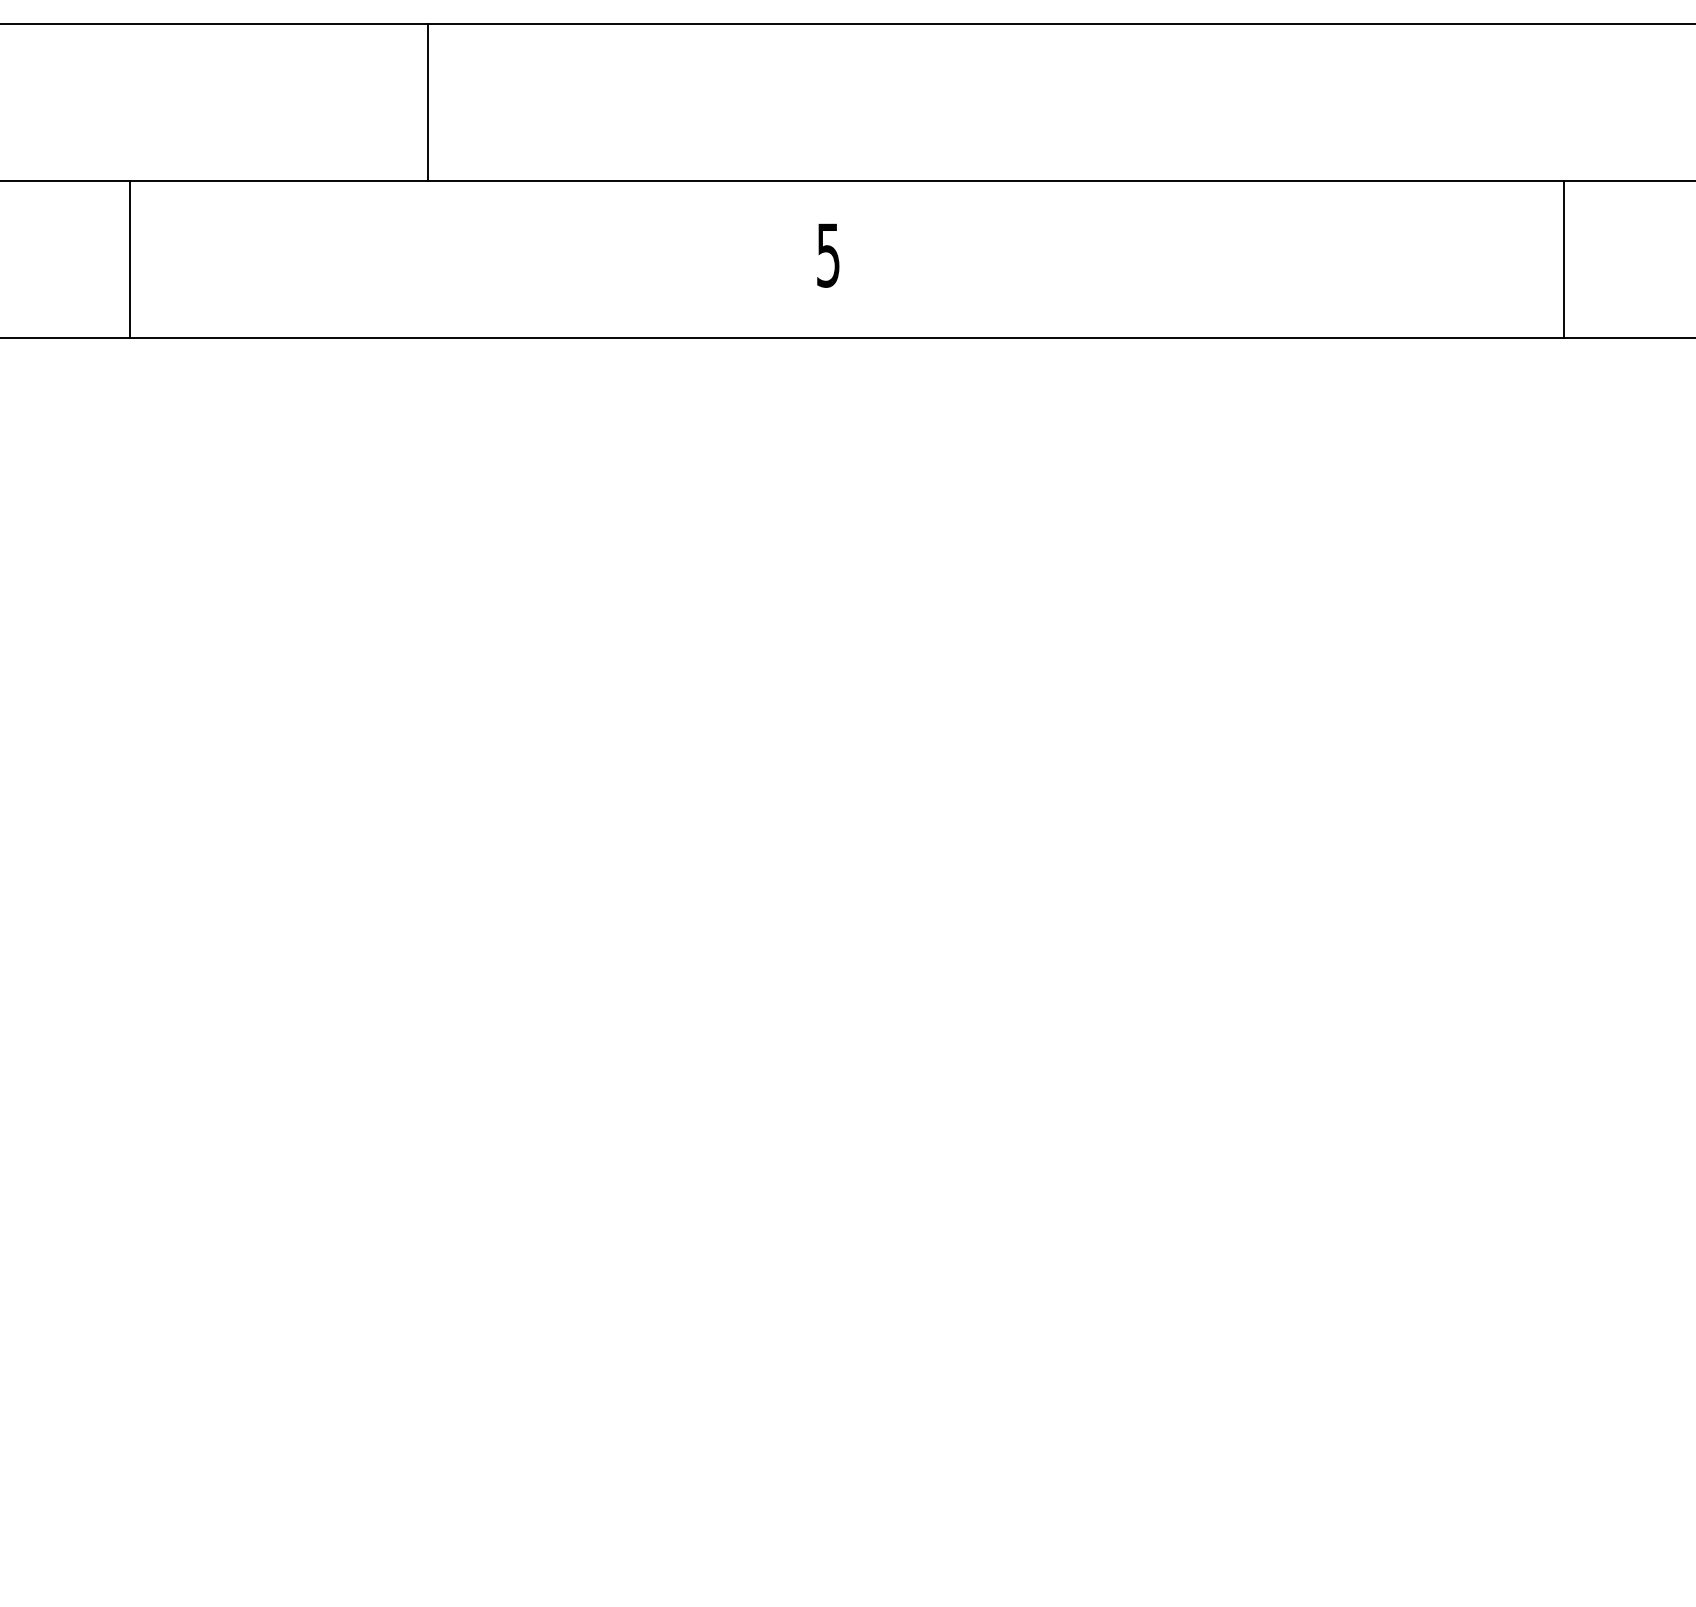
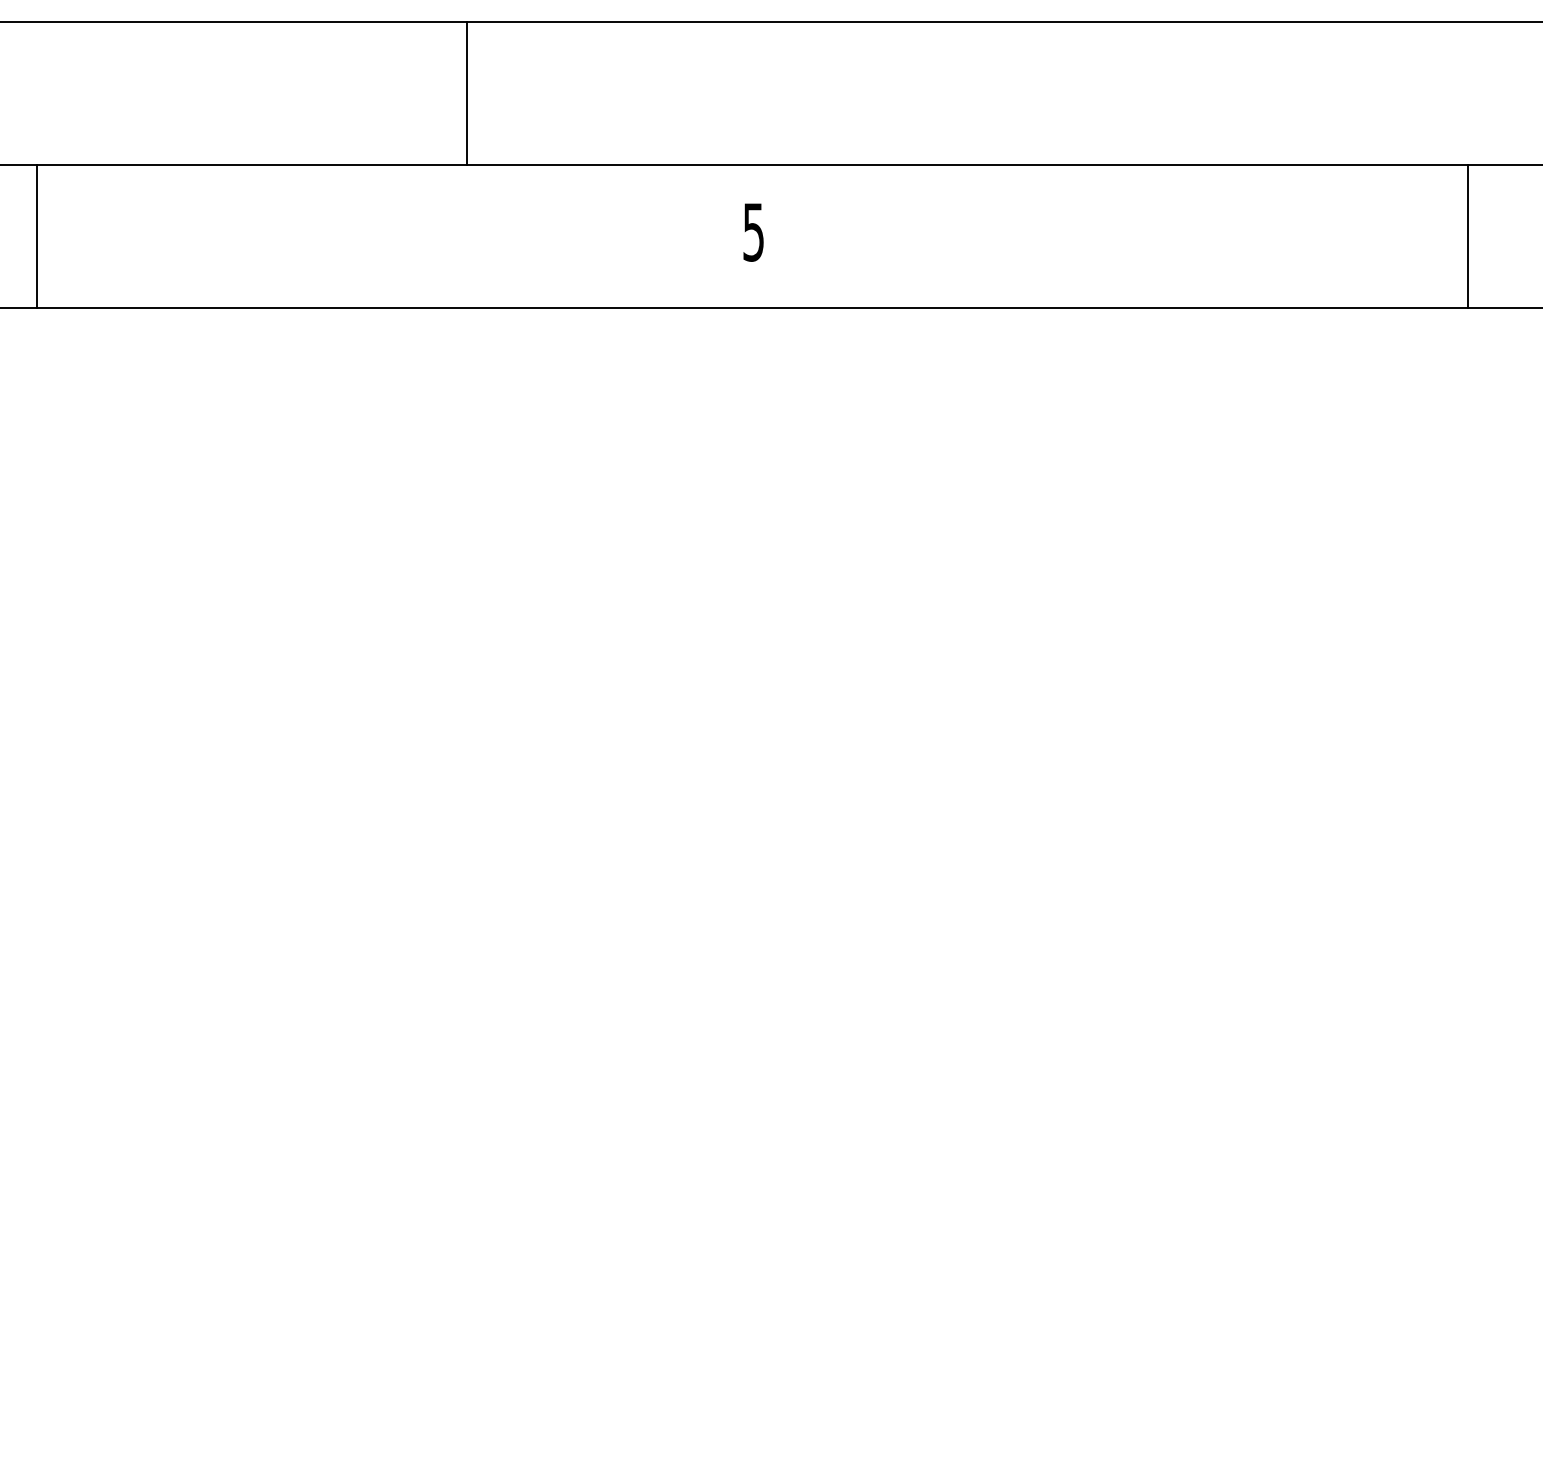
line: (428, 101) -> (466, 92), moved
line: (130, 258) -> (37, 235), moved
line: (1563, 258) -> (1467, 235), moved

